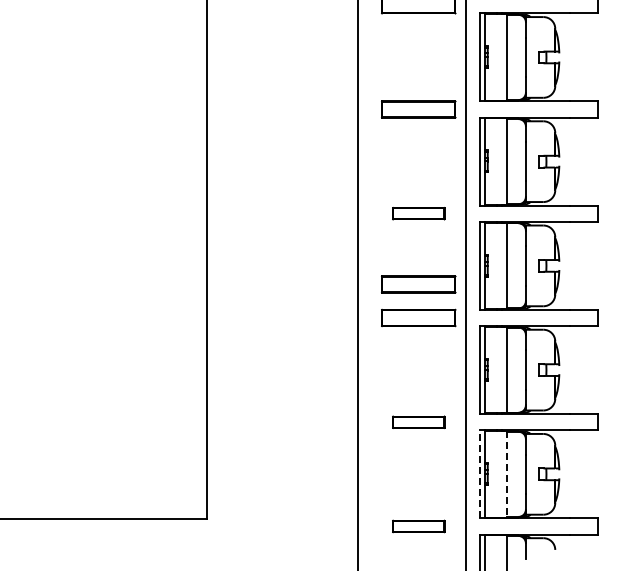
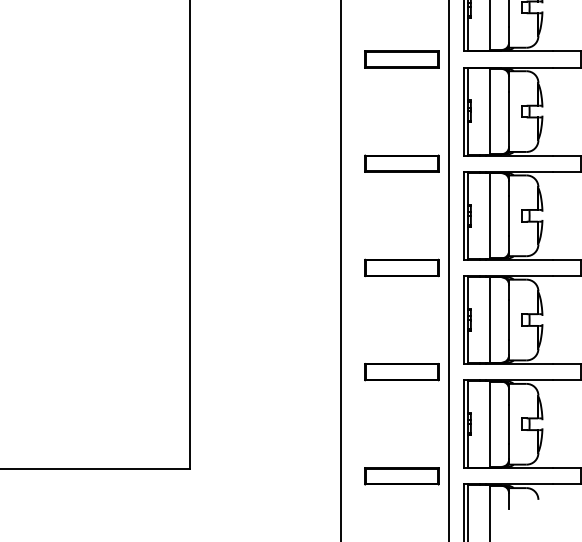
part: (418, 213) -> (401, 163), size x1.43
part: (418, 284) -> (401, 234), removed
part: (418, 422) -> (401, 372), size x1.43
line: (480, 473) -> (463, 423), dashed -> solid
line: (506, 474) -> (489, 424), dashed -> solid
part: (418, 526) -> (401, 476), size x1.43

